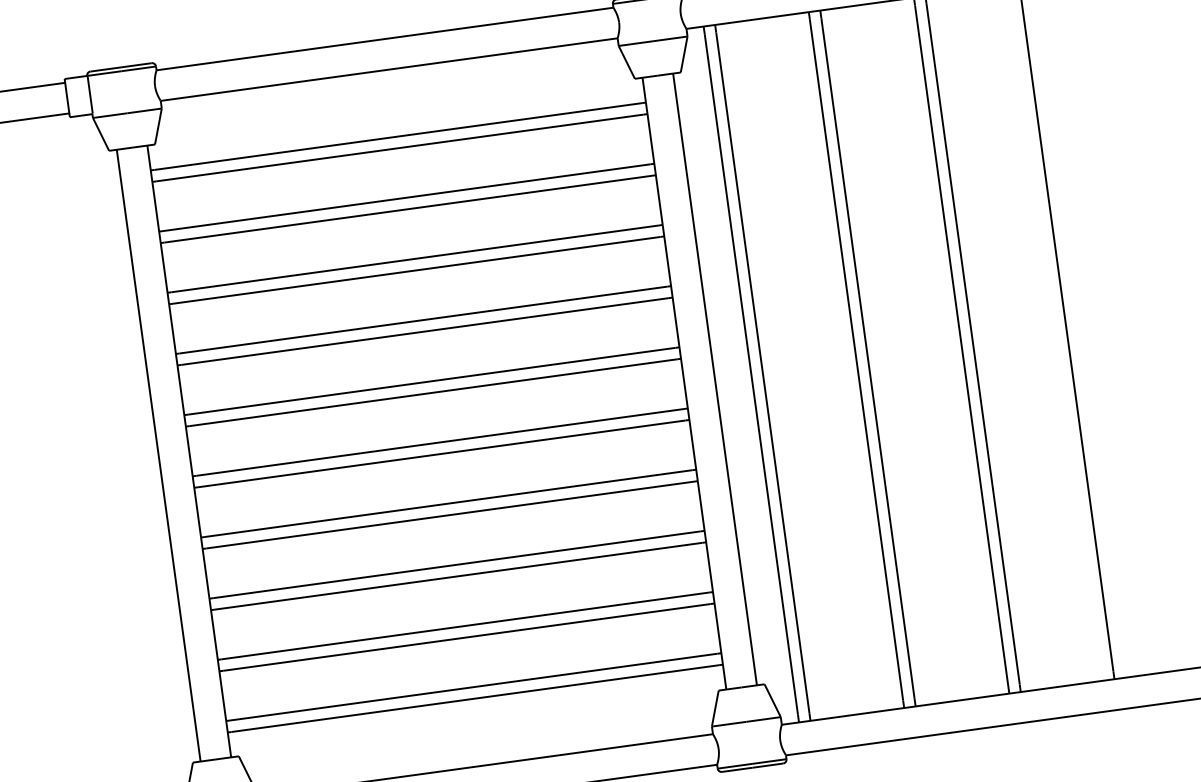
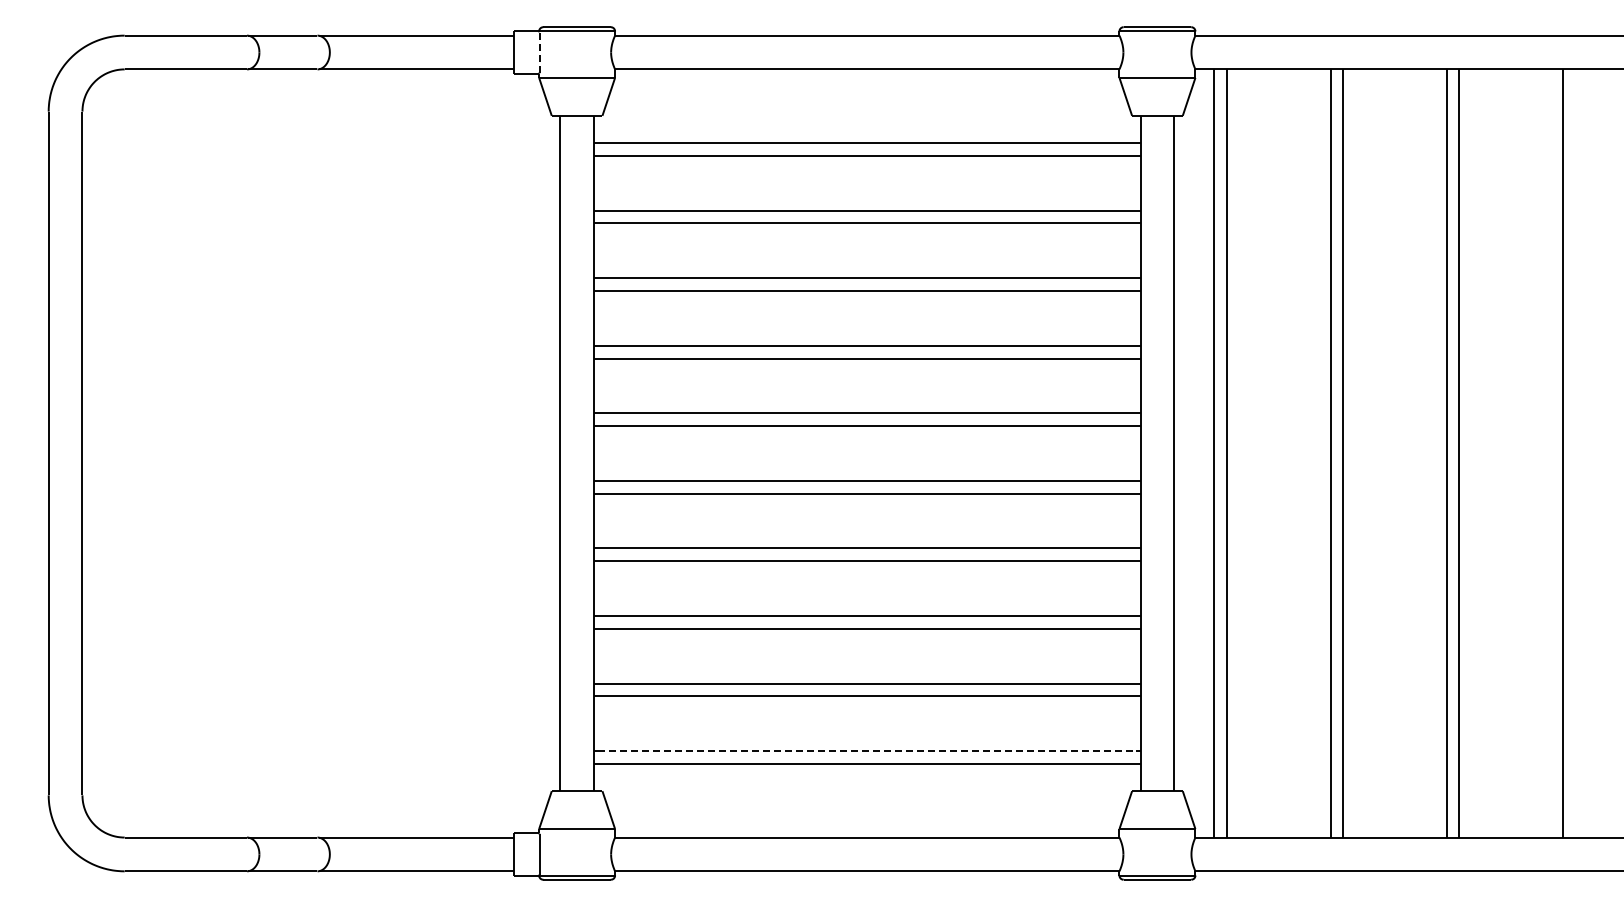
line: (90, 94) -> (539, 52), solid -> dashed
line: (474, 687) -> (867, 751), solid -> dashed

